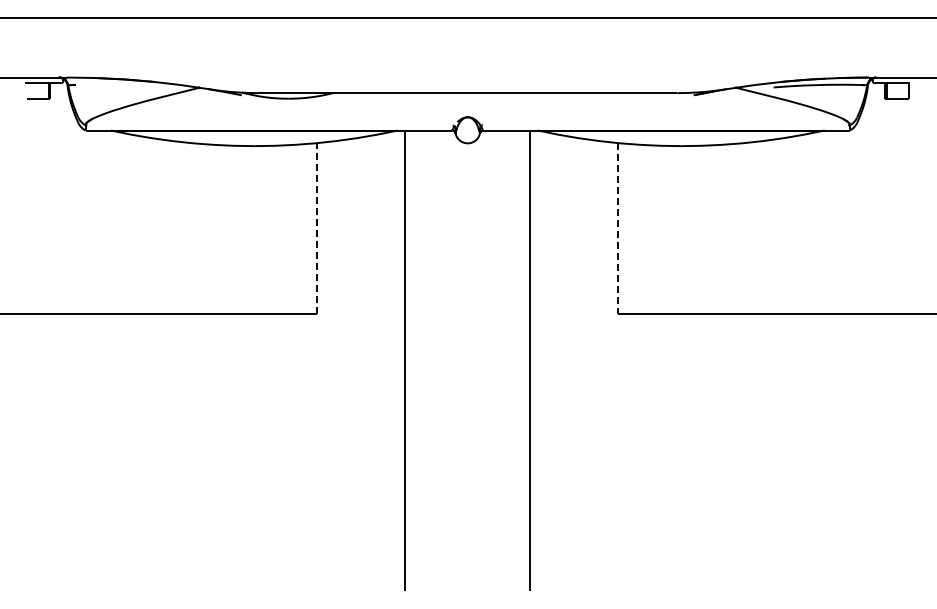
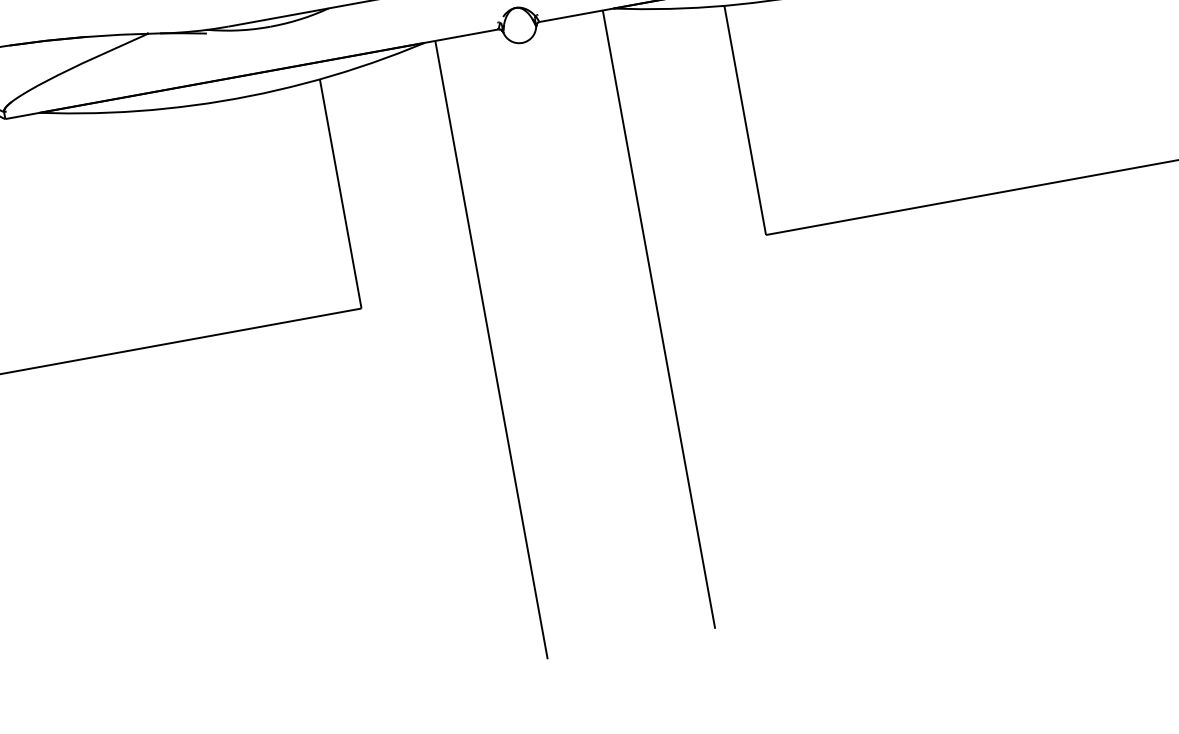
line: (317, 227) -> (340, 192), dashed -> solid
line: (618, 228) -> (745, 120), dashed -> solid

